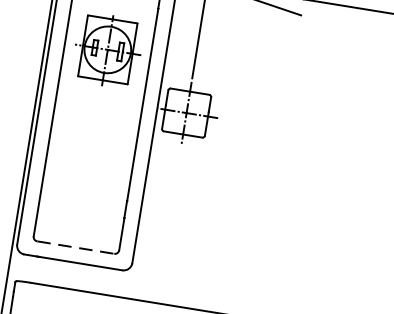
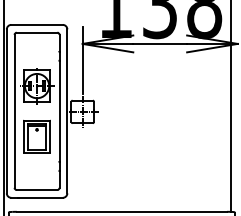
part: (91, 145) -> (36, 136), added
line: (76, 248) -> (37, 190), dashed -> solid

